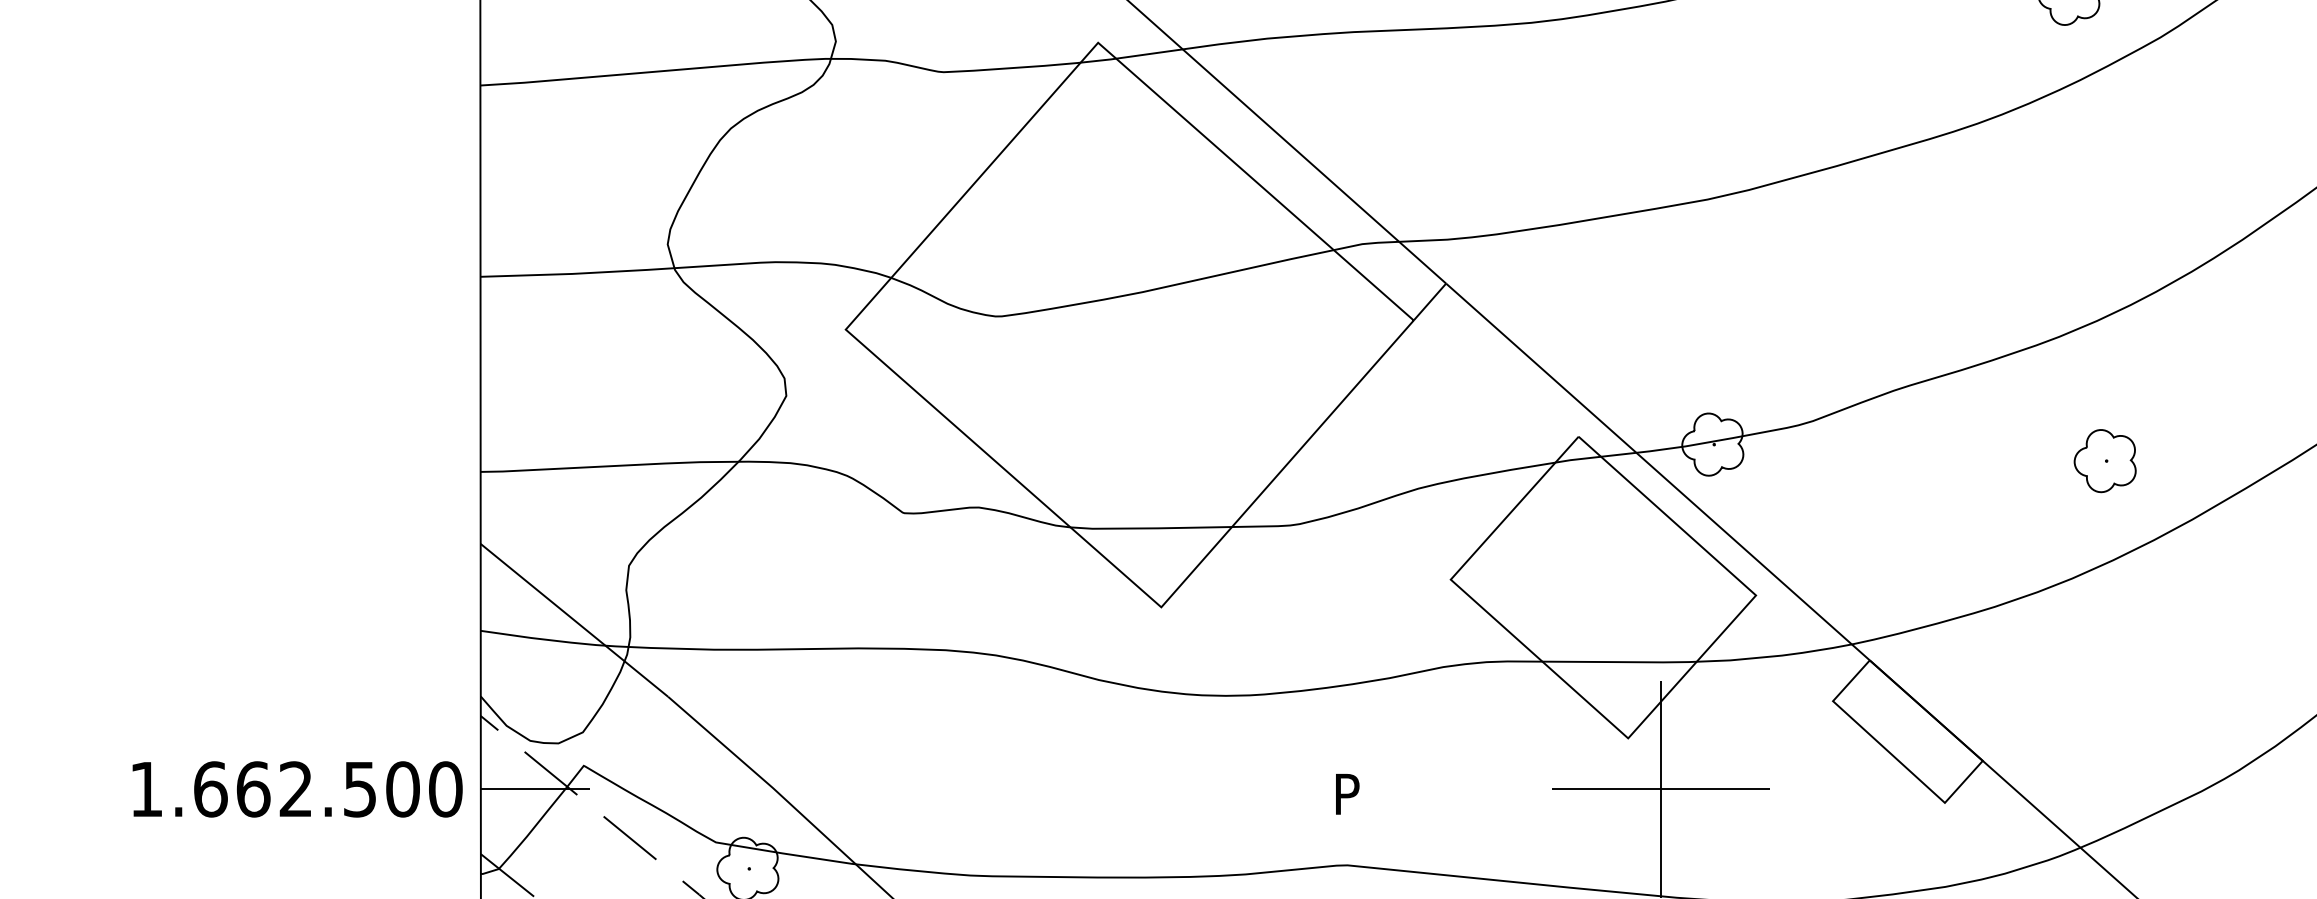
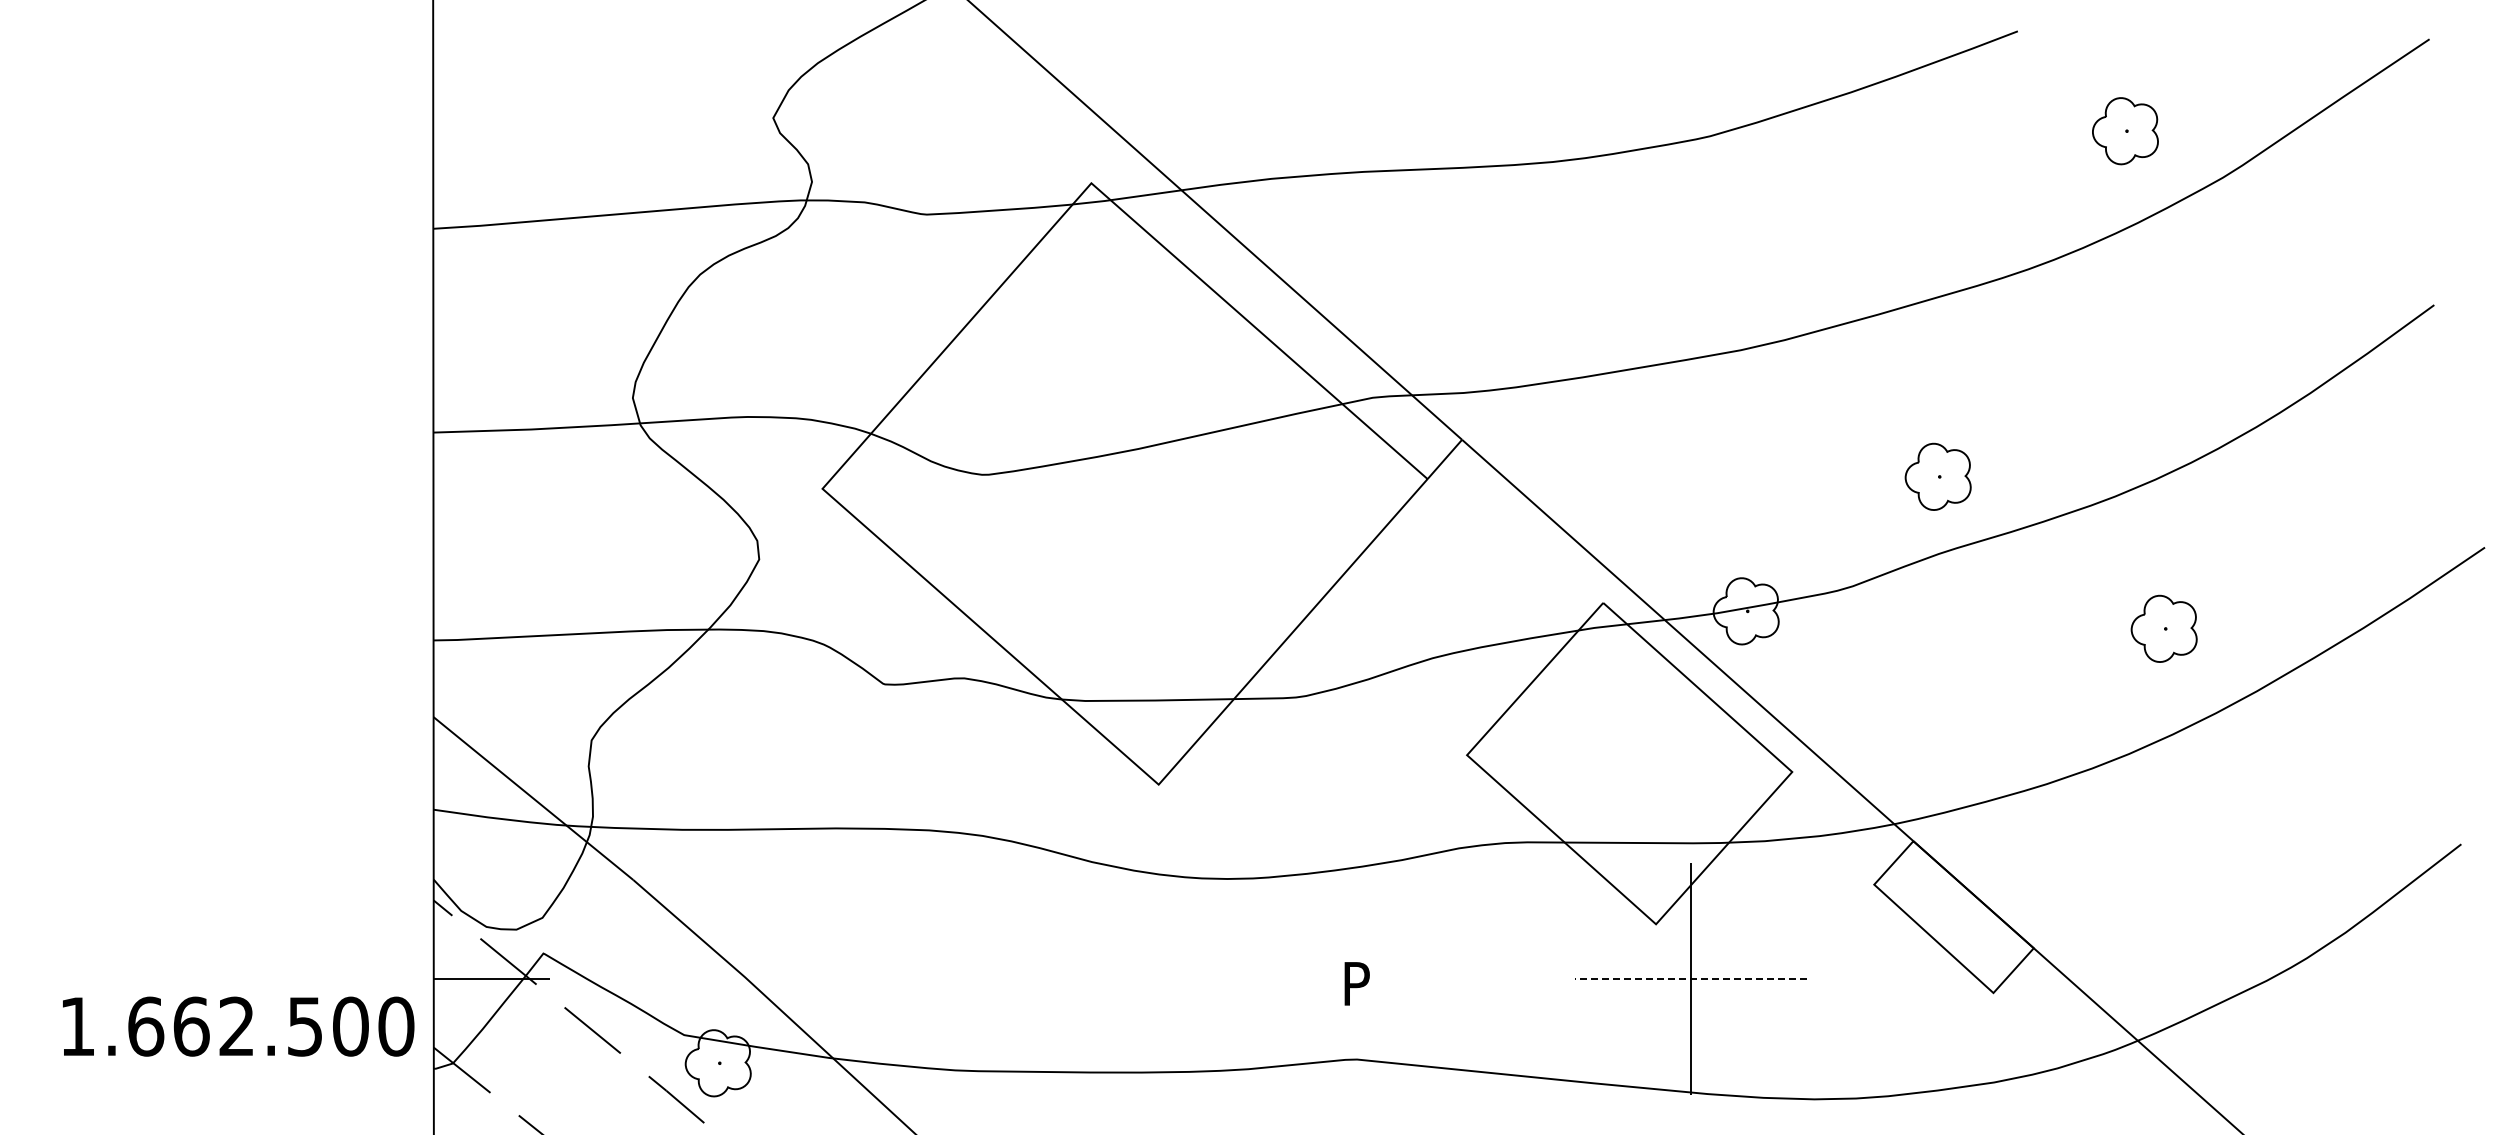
part: (1892, 318) -> (1937, 476), added
text: (297, 789) -> (238, 1026), moved
line: (1660, 789) -> (1690, 978), solid -> dashed

